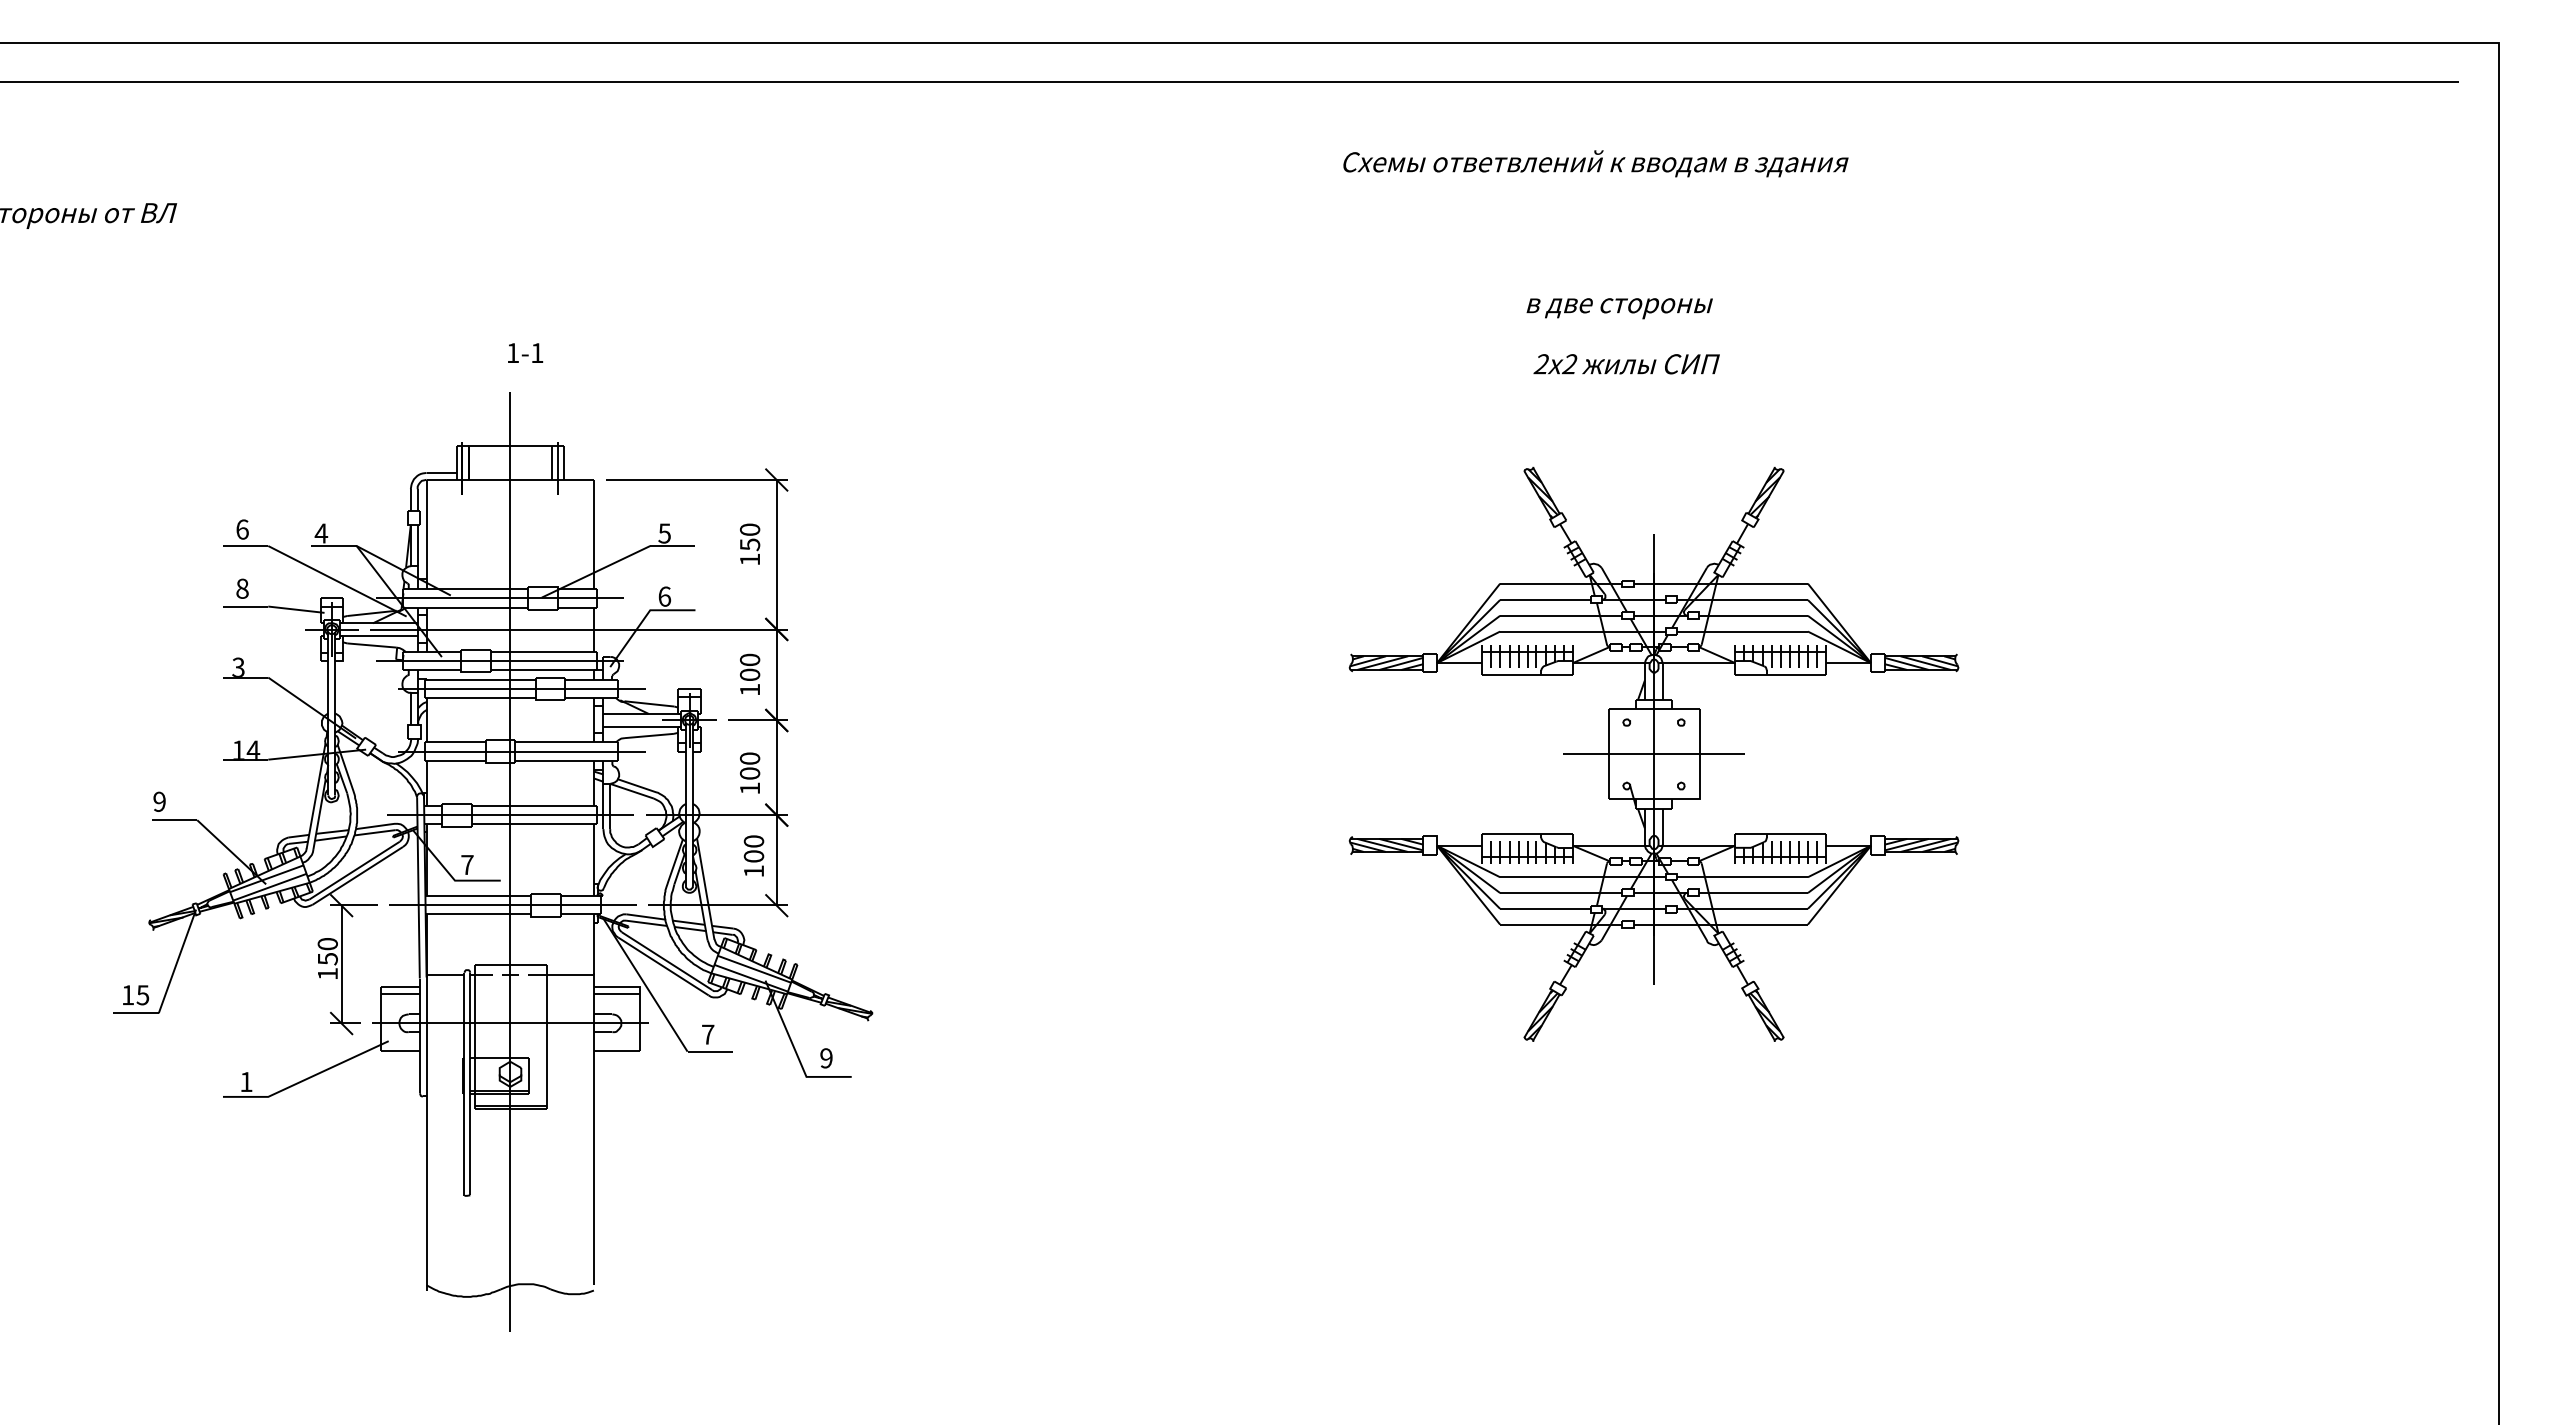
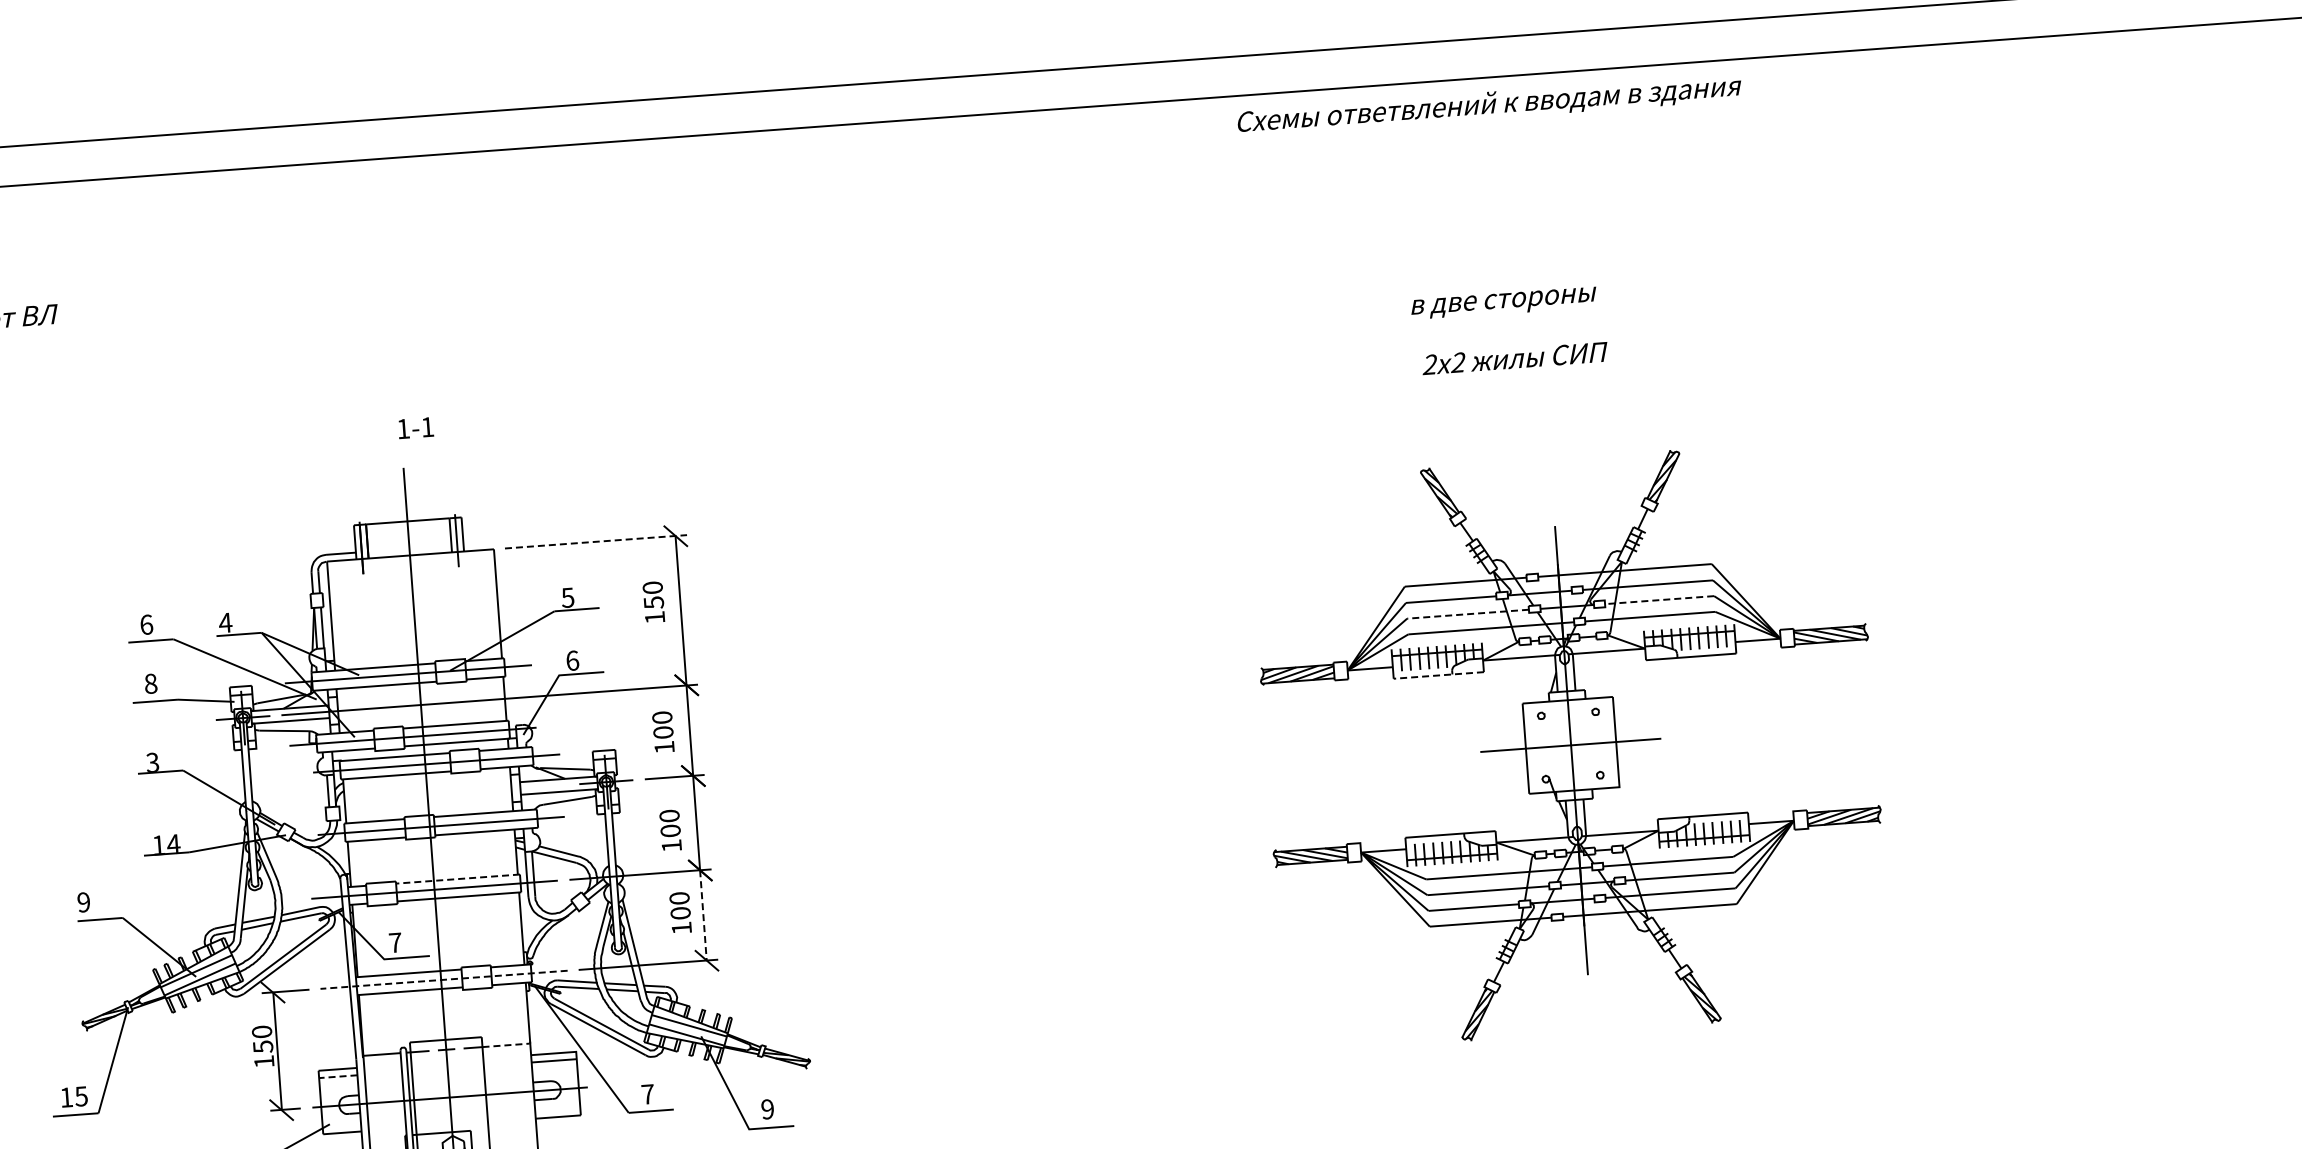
text: (1595, 163) -> (1489, 104), moved
line: (697, 479) -> (596, 541), solid -> dashed
line: (1560, 615) -> (1467, 613), solid -> dashed
line: (1753, 615) -> (1659, 599), solid -> dashed
line: (1527, 674) -> (1438, 675), solid -> dashed
line: (533, 805) -> (457, 878), solid -> dashed
line: (776, 860) -> (703, 915), solid -> dashed
line: (513, 905) -> (444, 979), solid -> dashed
line: (570, 975) -> (506, 1045), solid -> dashed
line: (400, 994) -> (338, 1076), solid -> dashed

